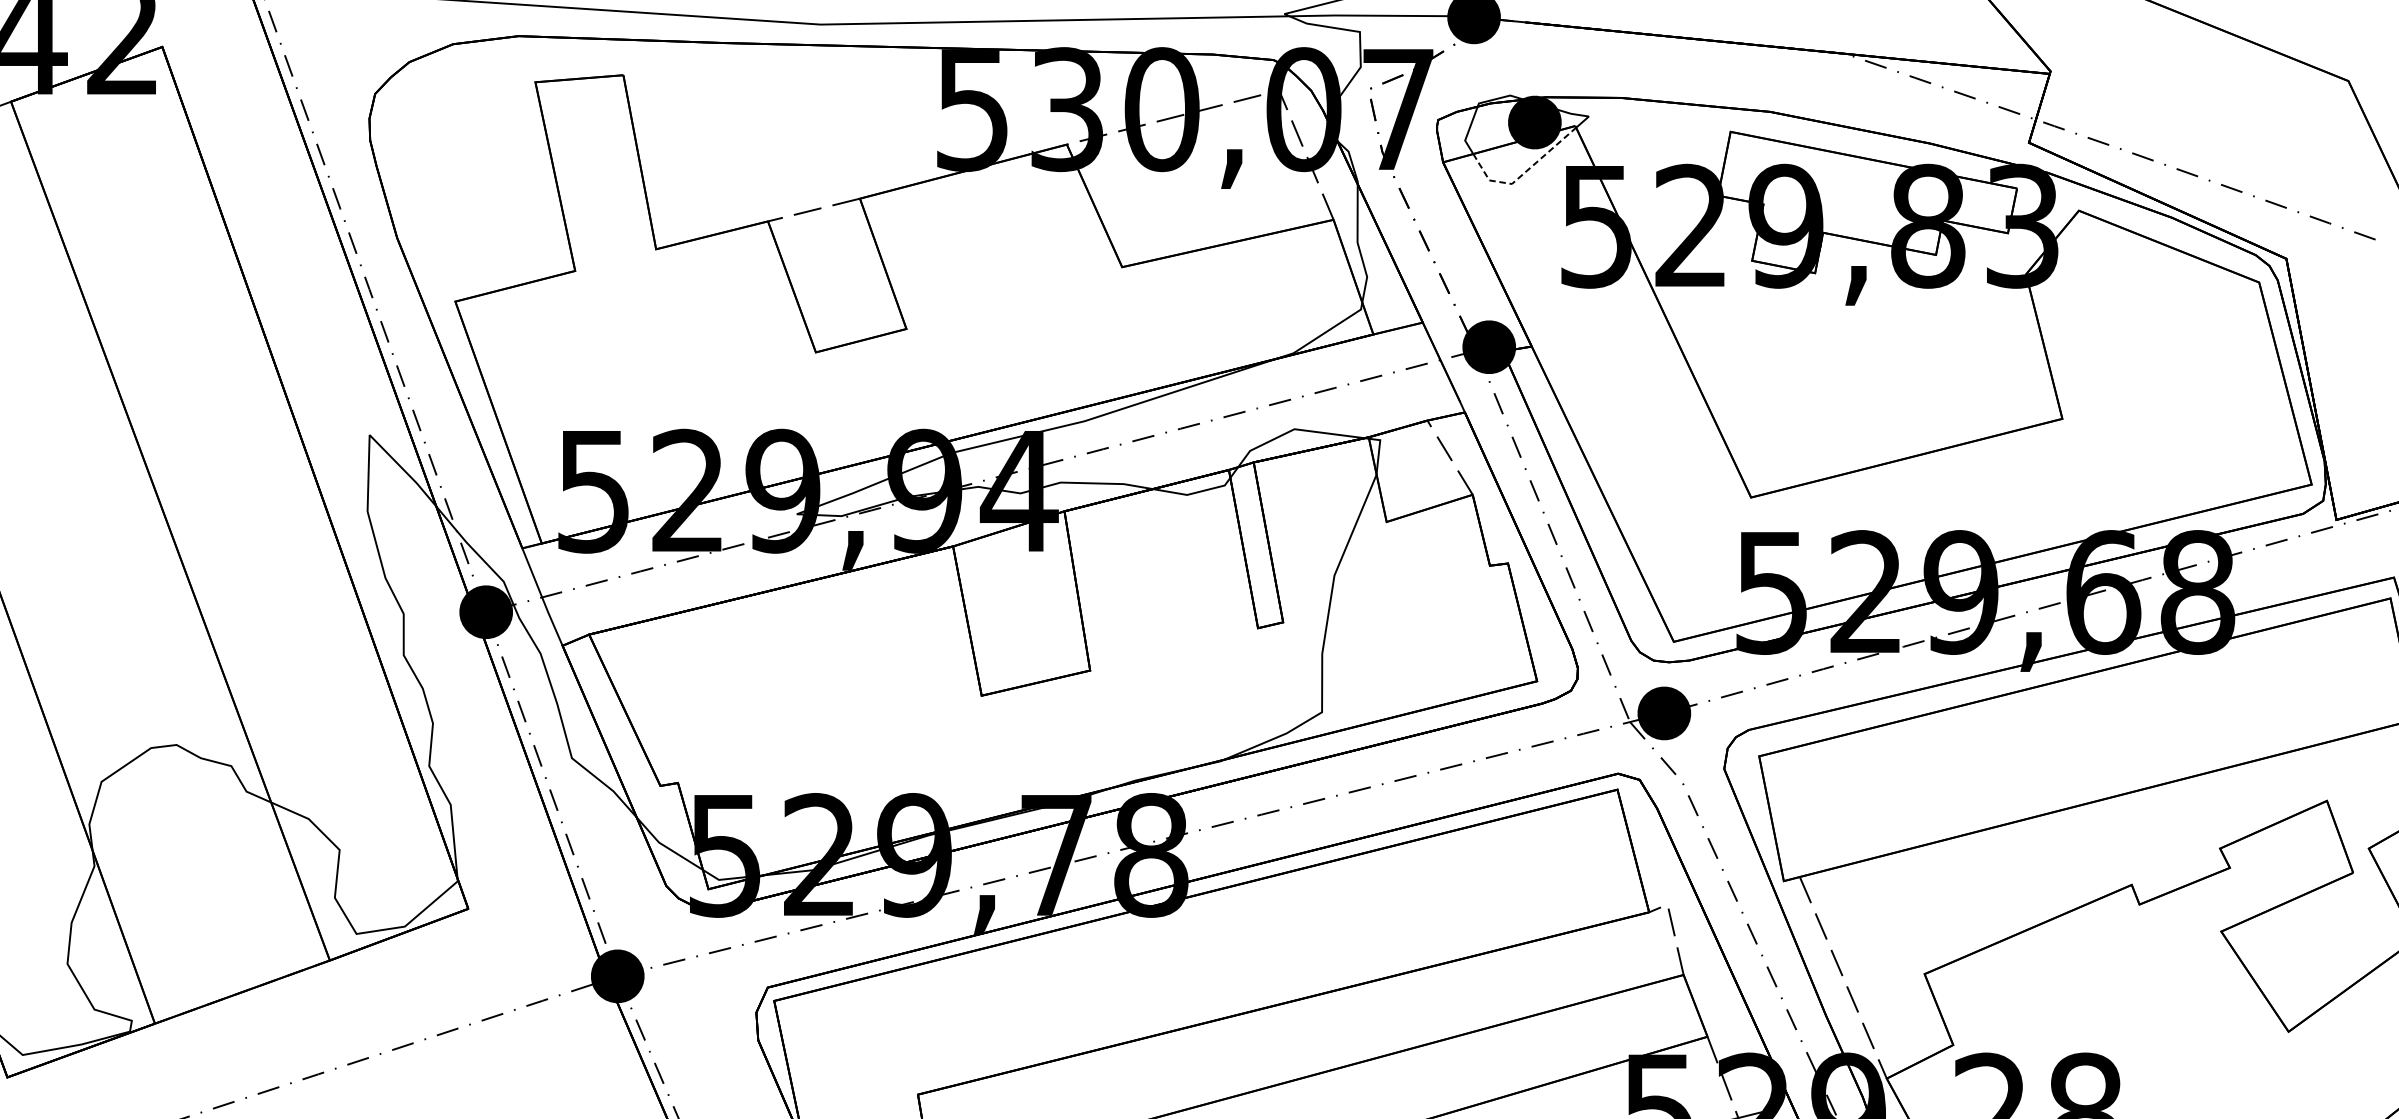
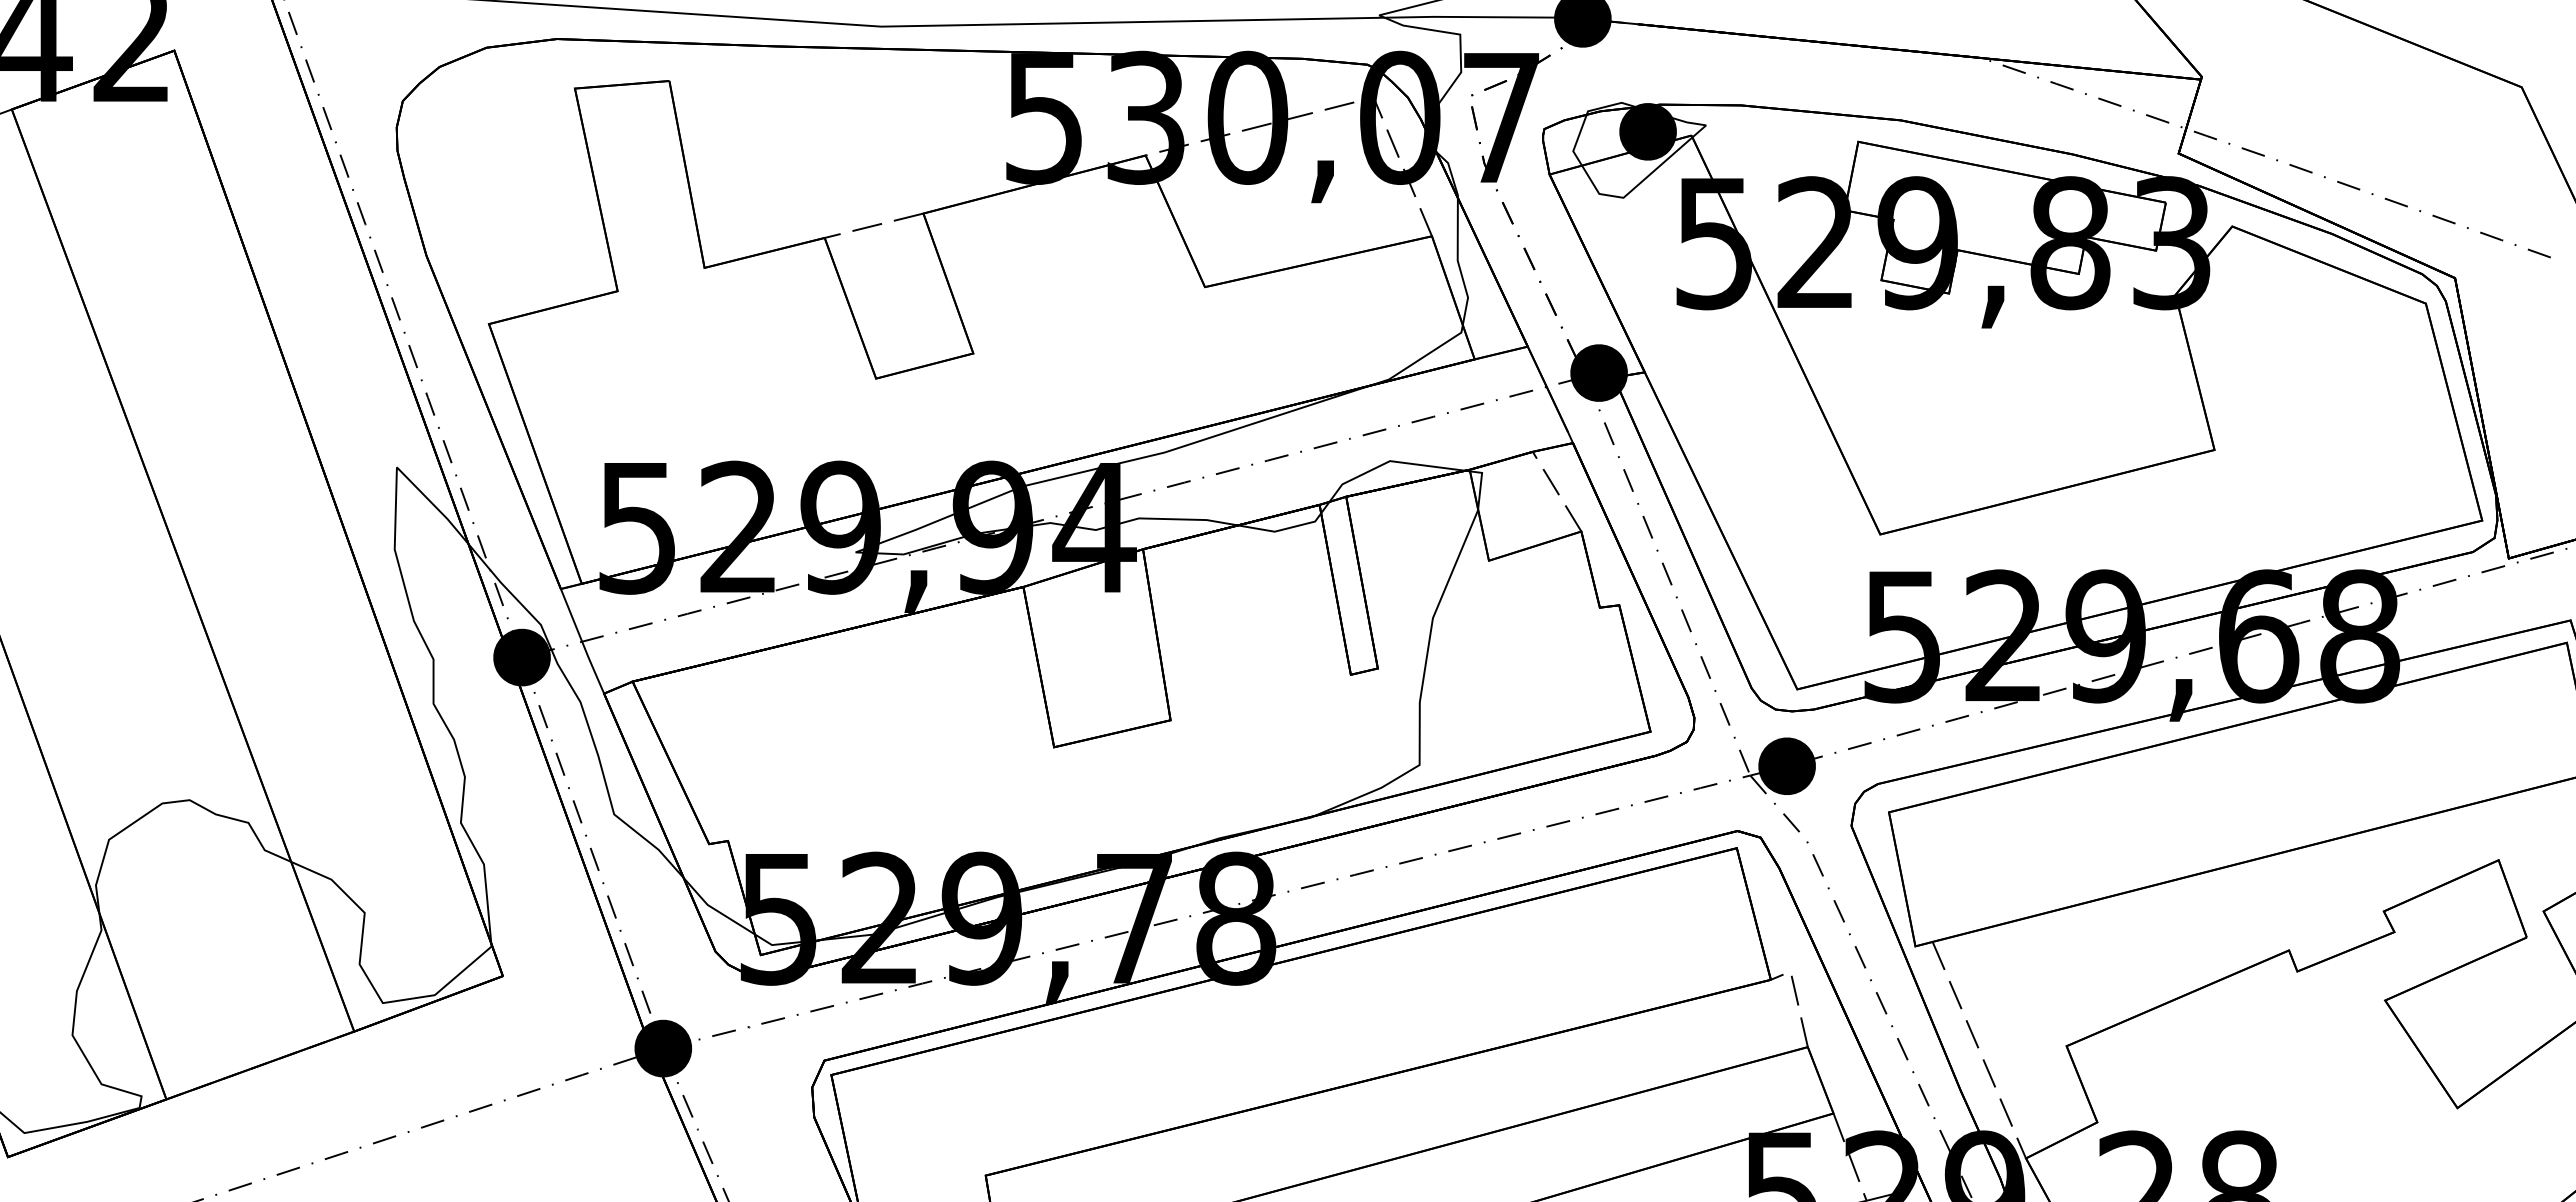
line: (1523, 174) -> (1635, 187), dashed -> solid

